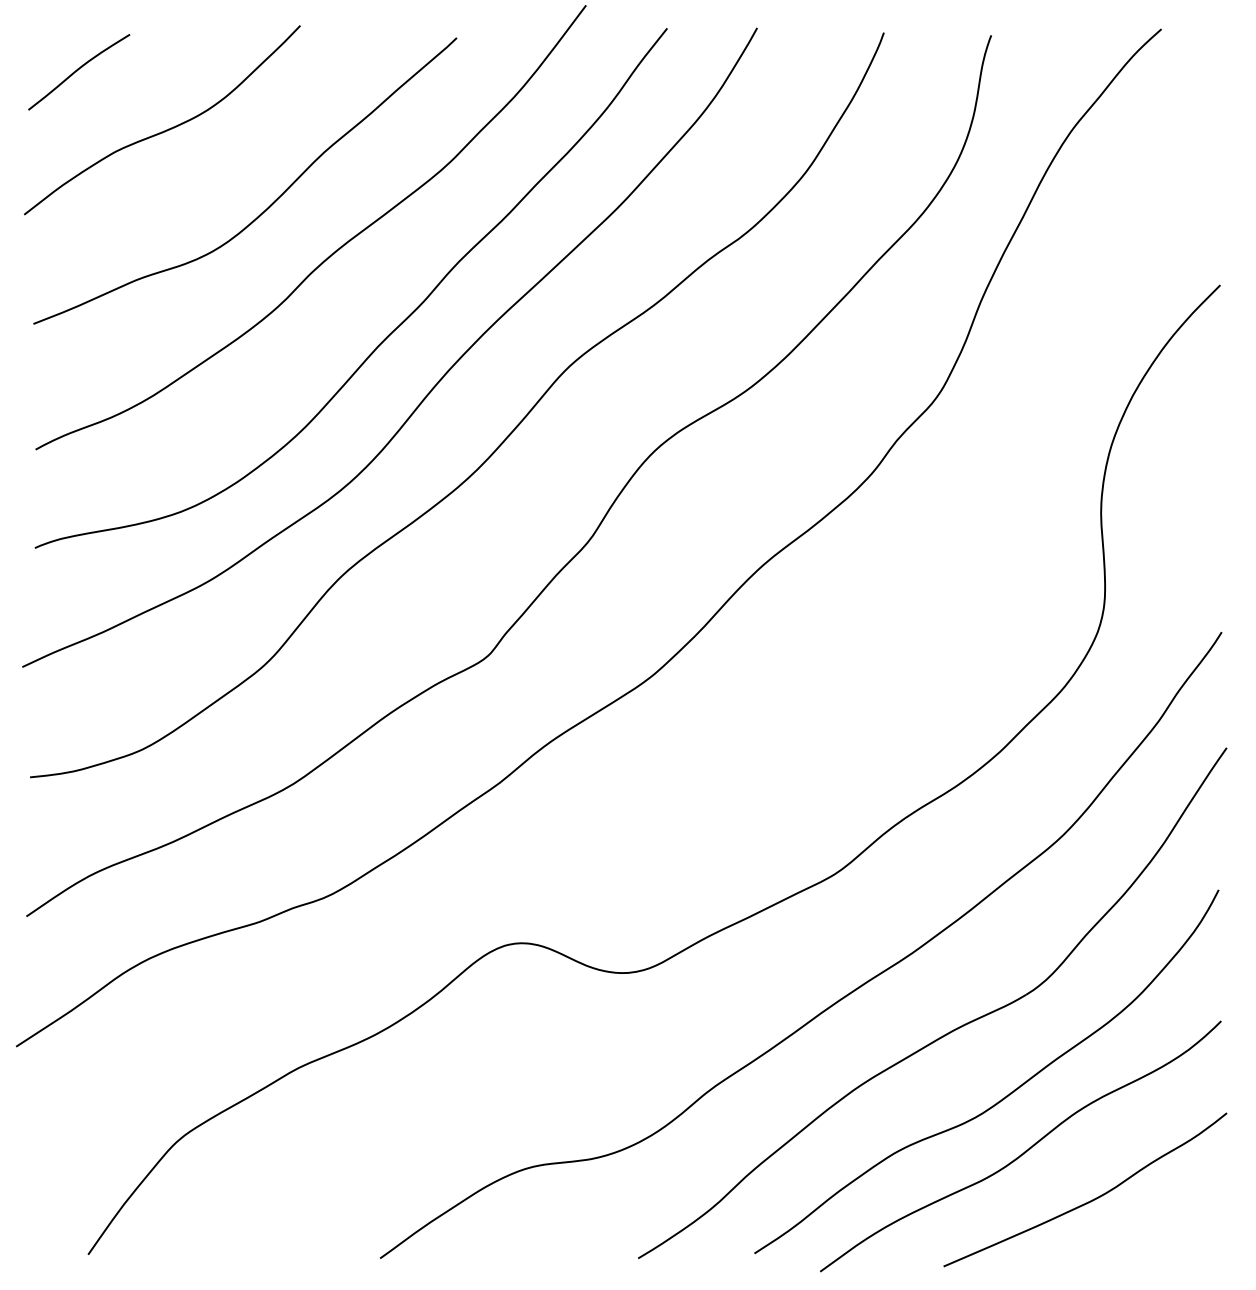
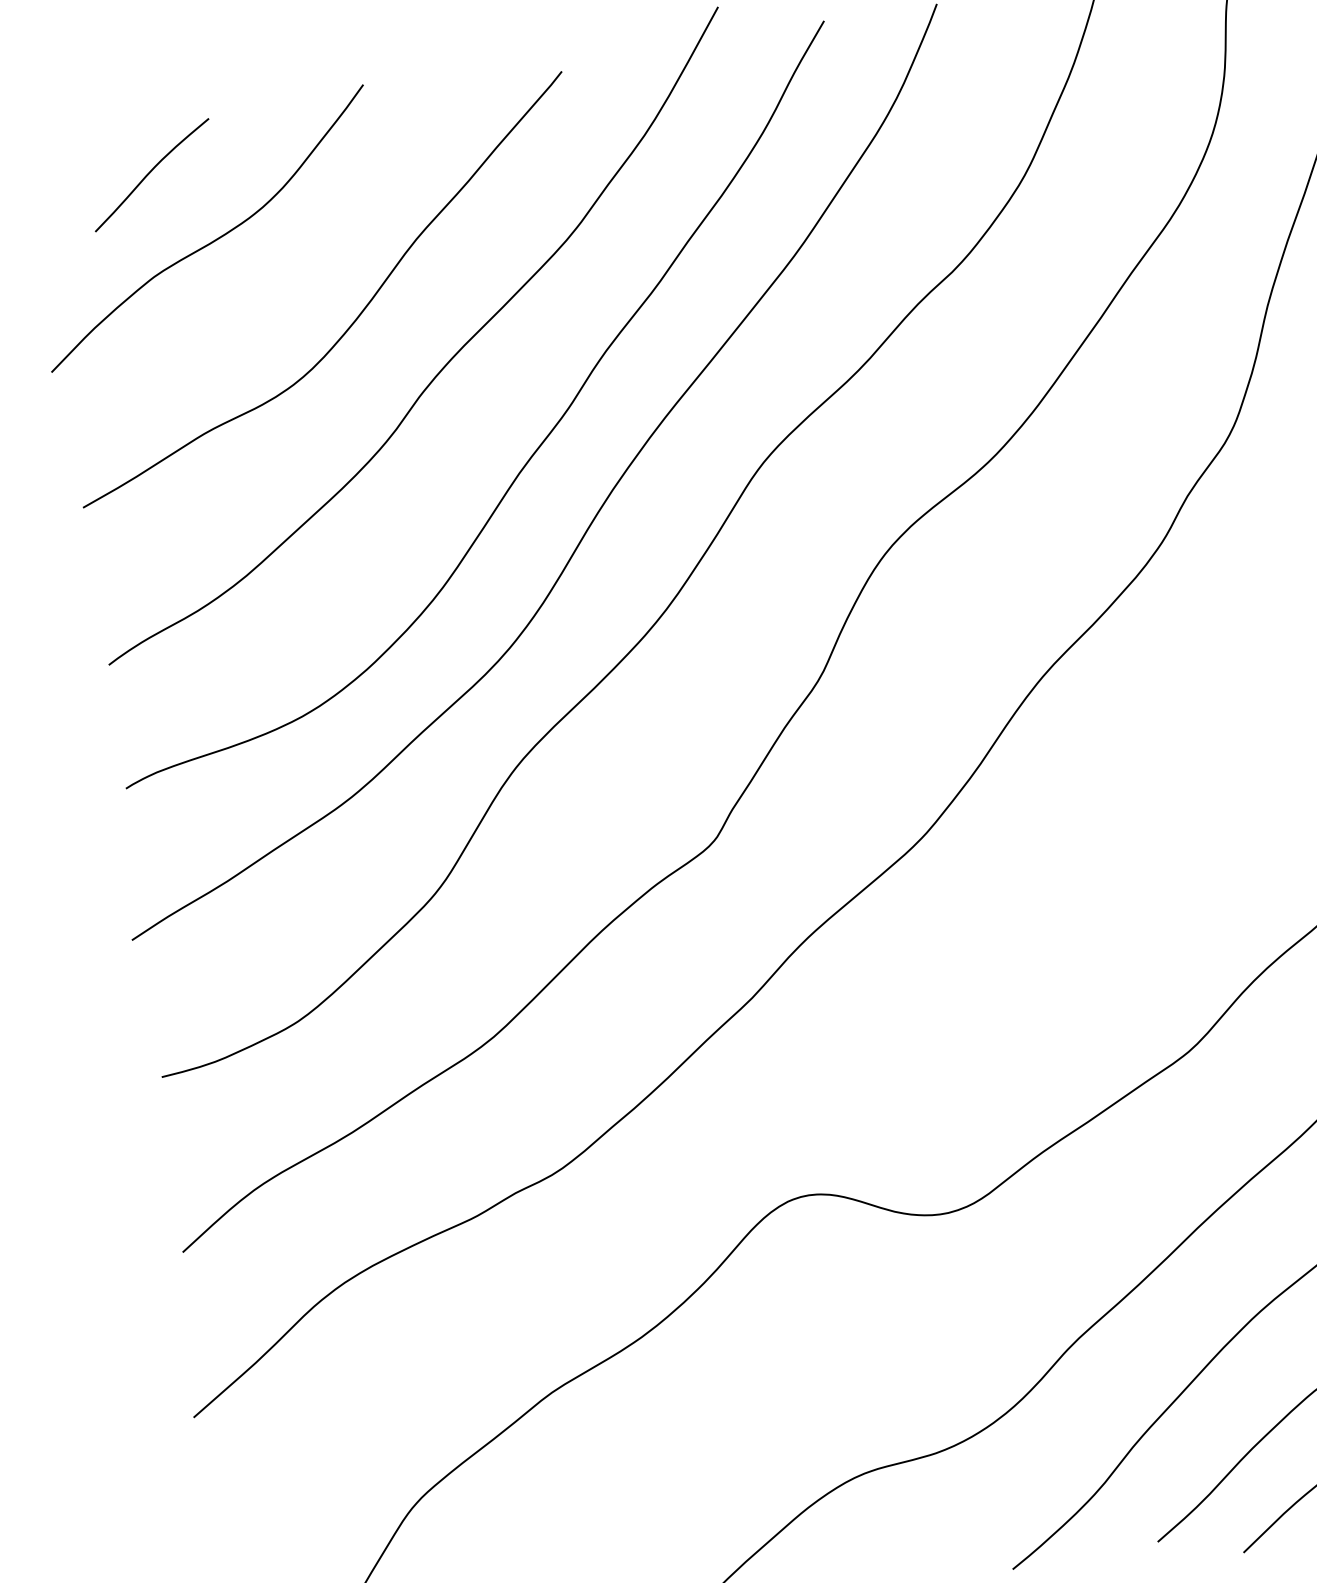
curve: (78, 70) -> (150, 173), moved

